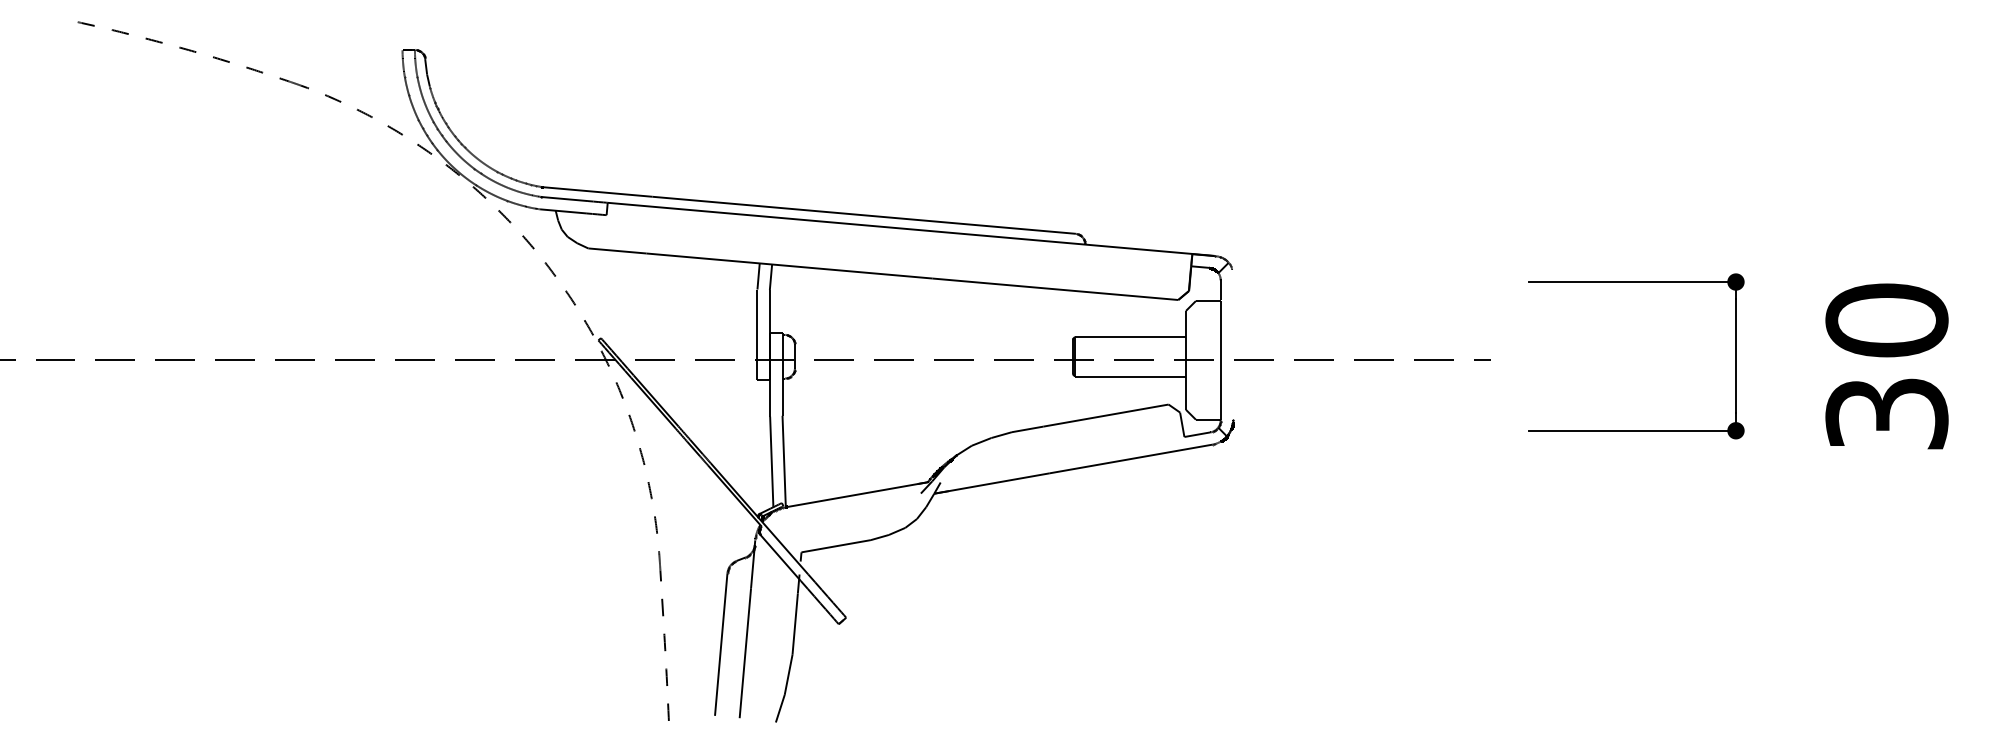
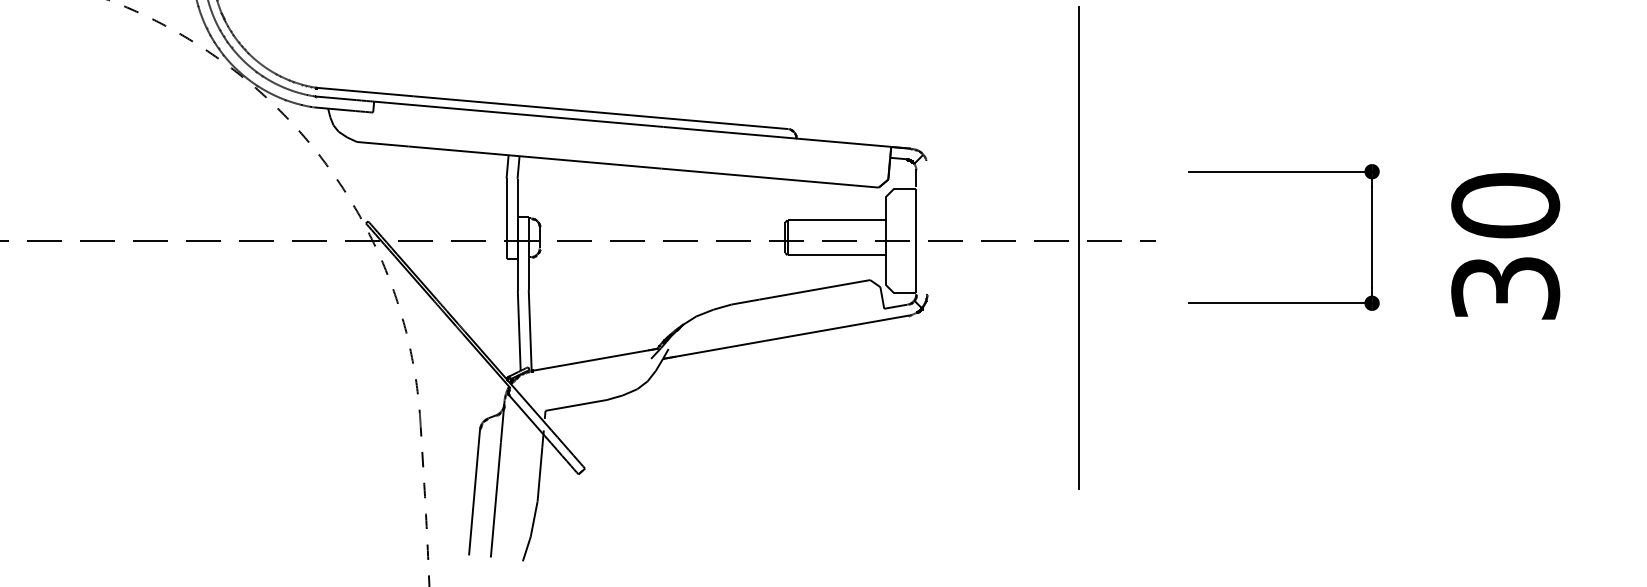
line: (1404, 367) -> (1078, 247), added

